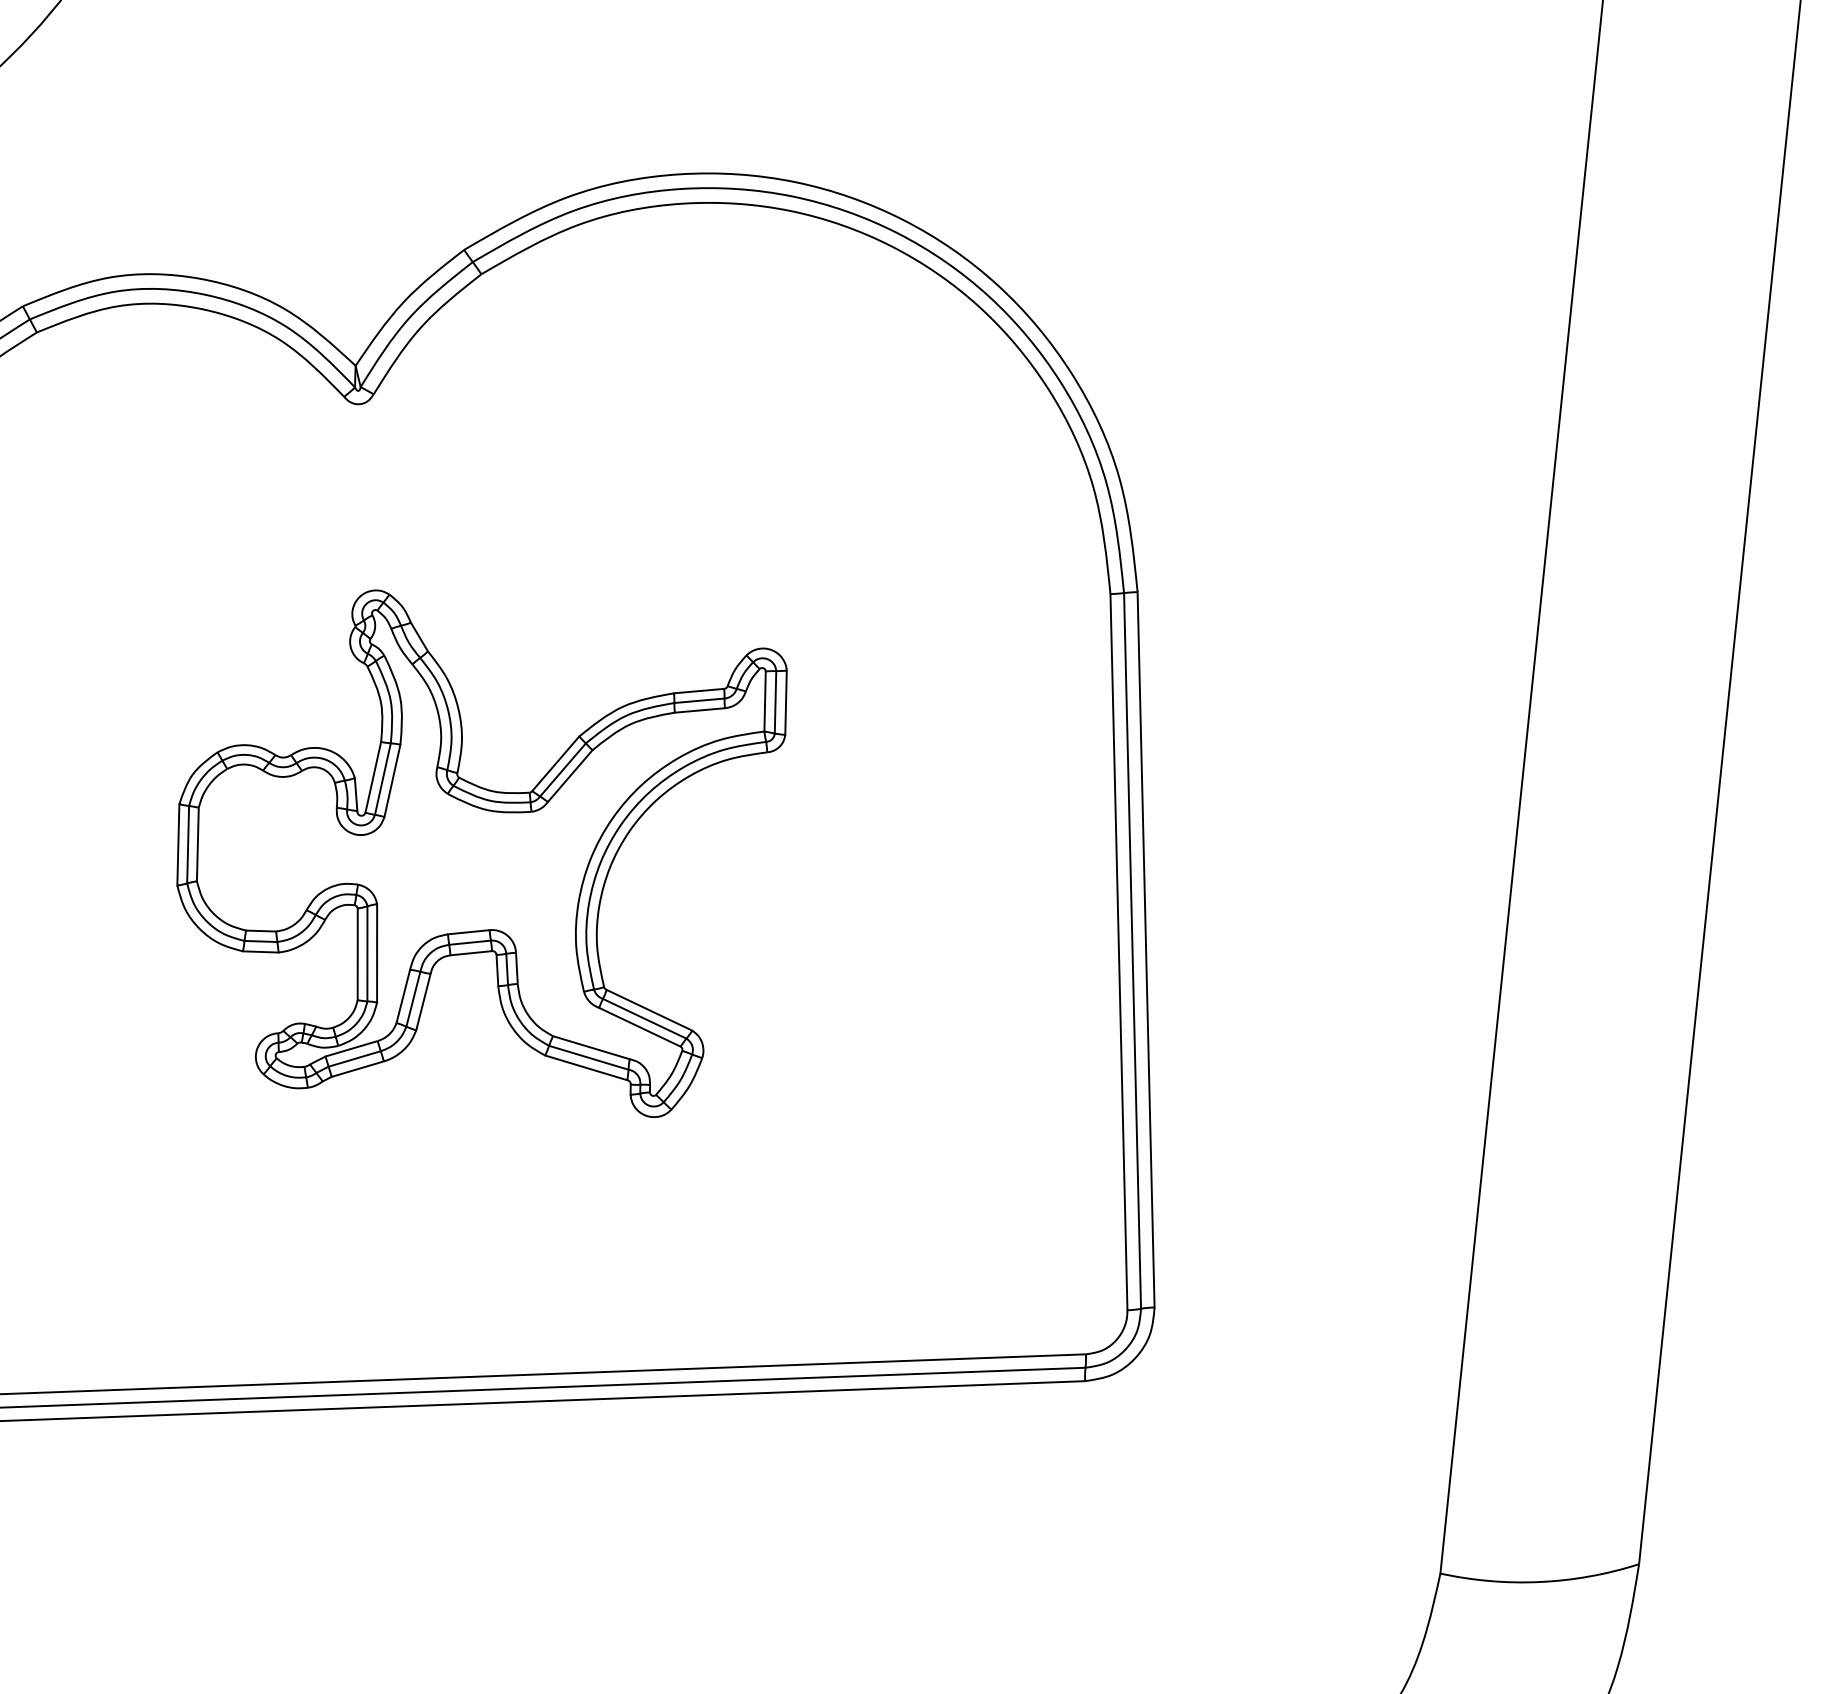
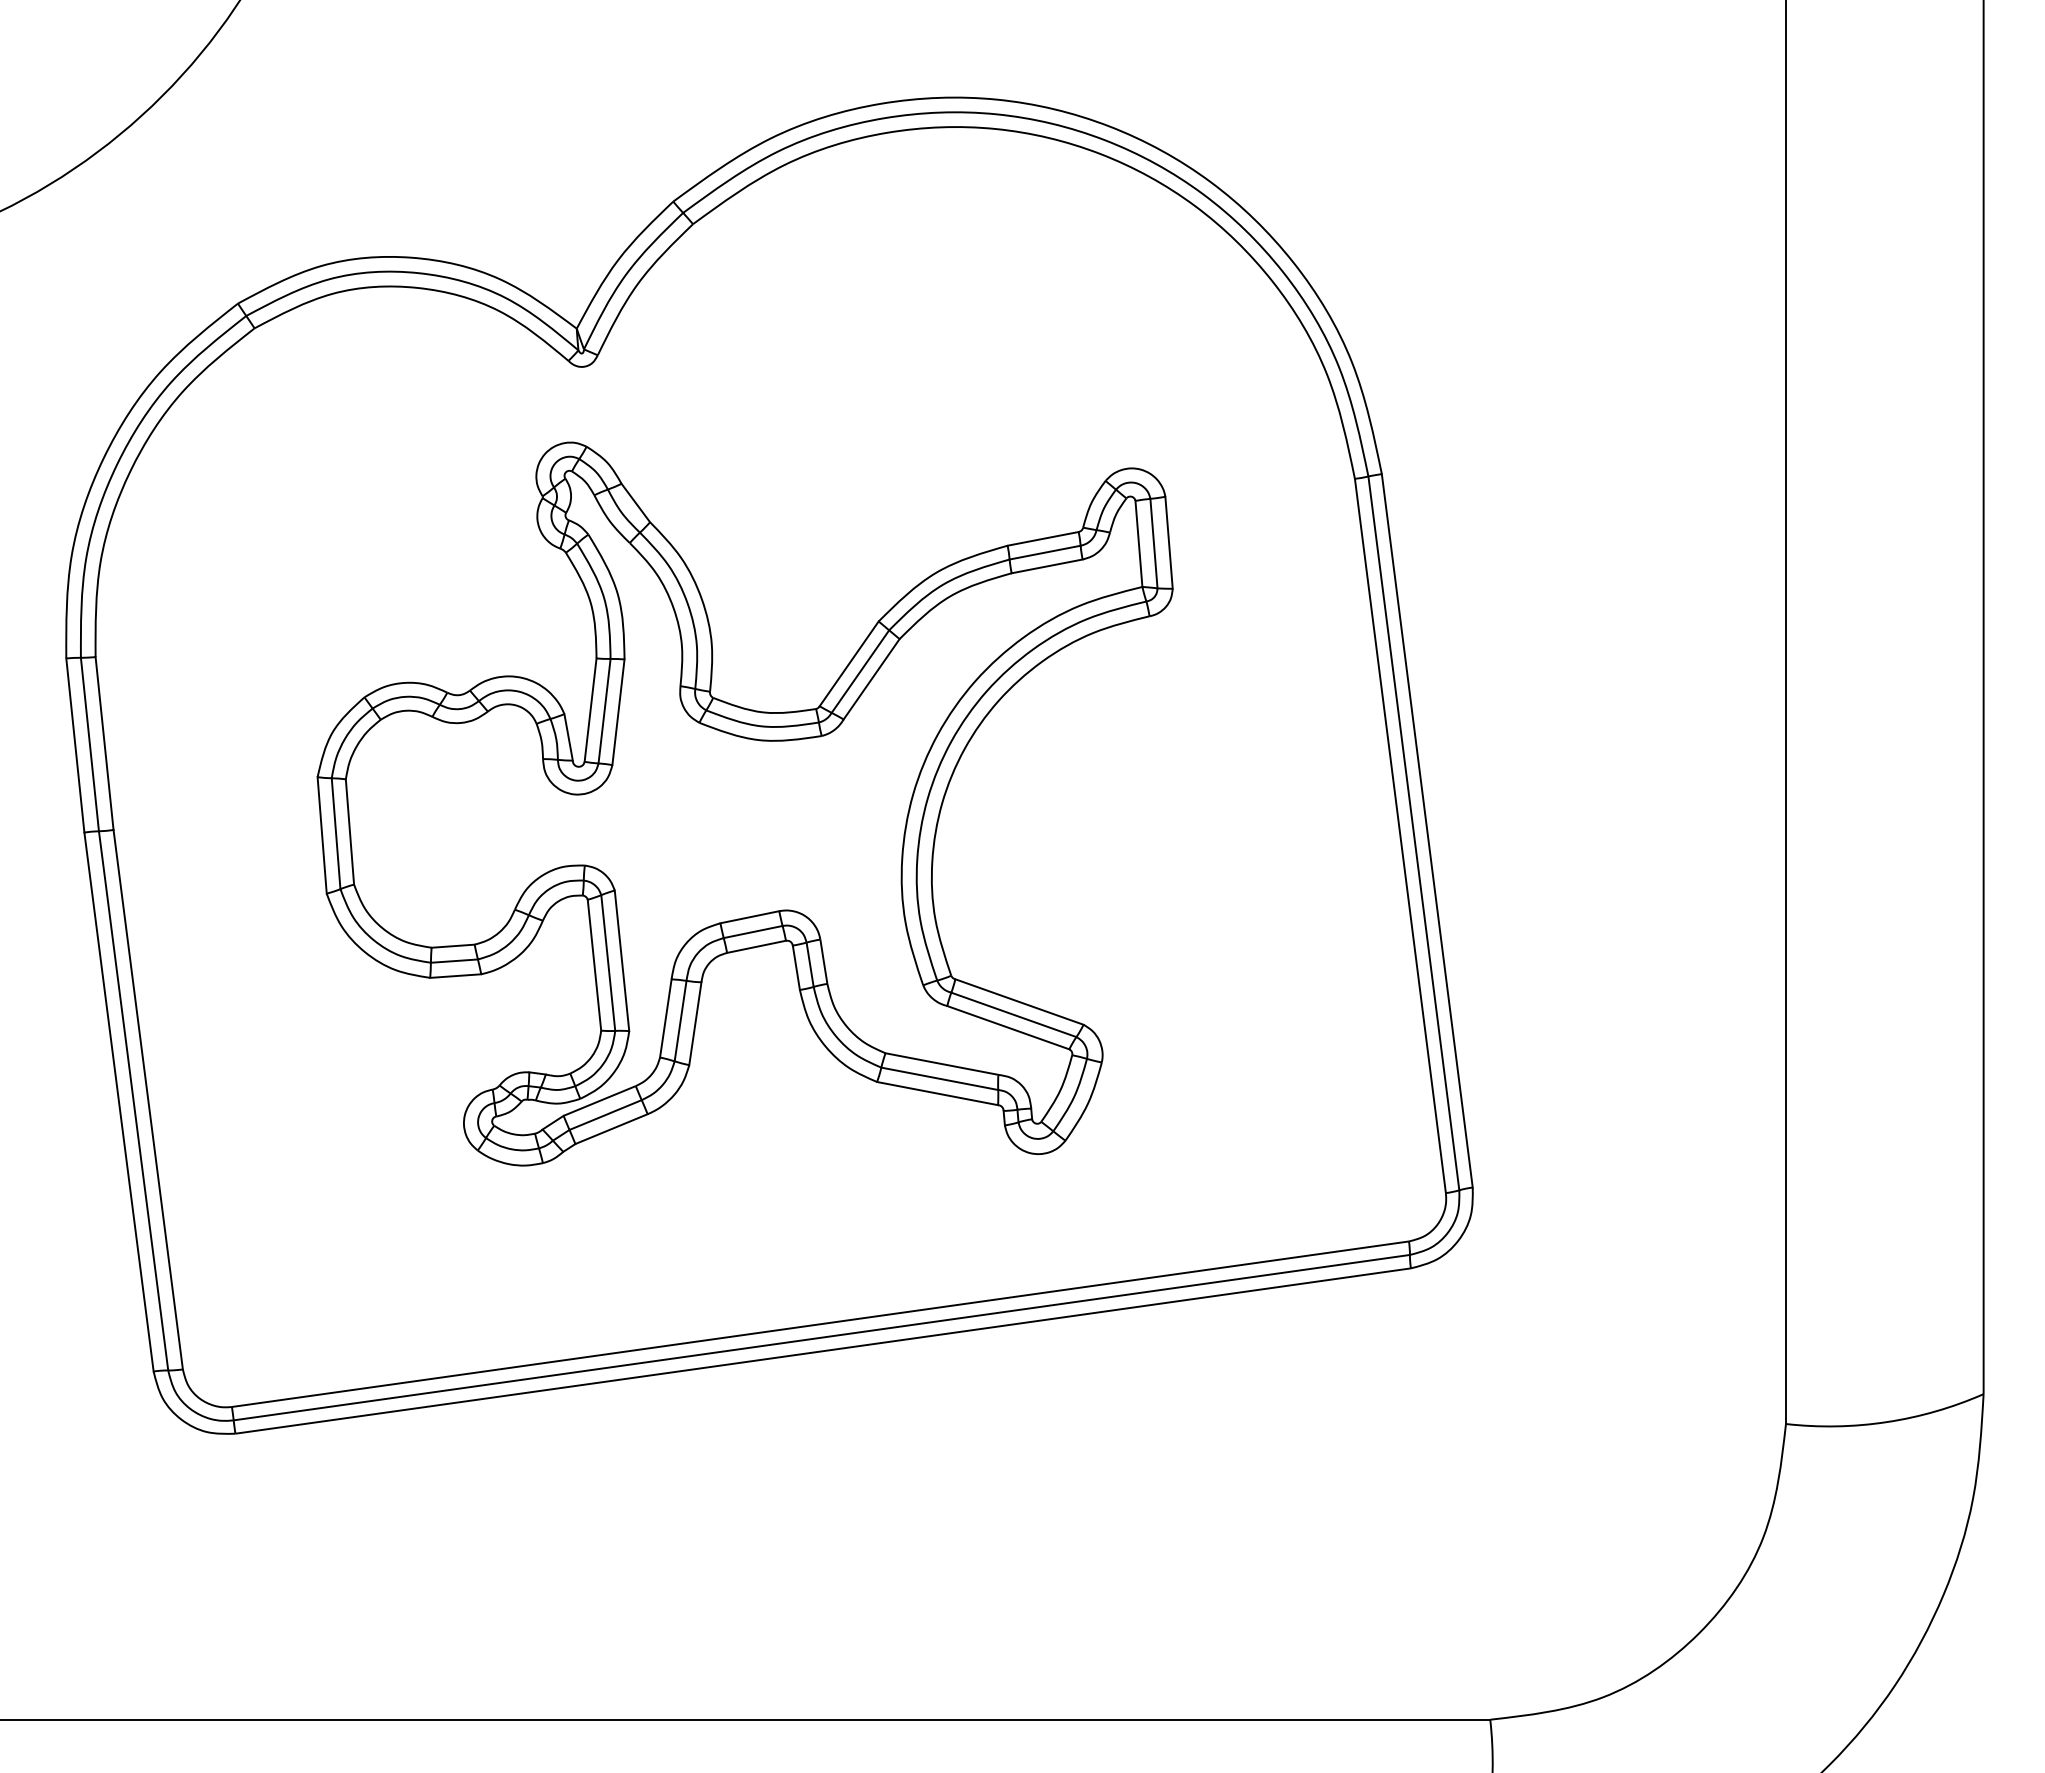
part: (473, 852) -> (744, 803), size x1.43

